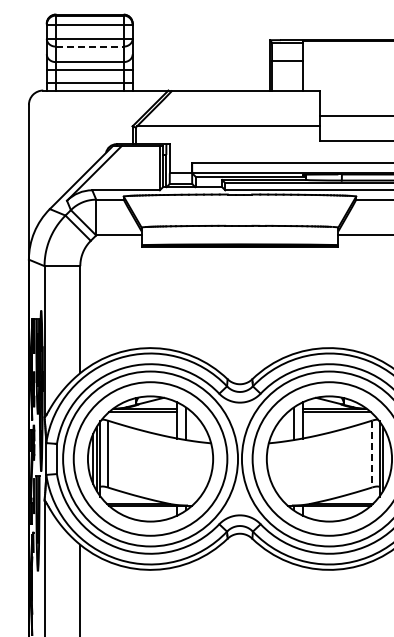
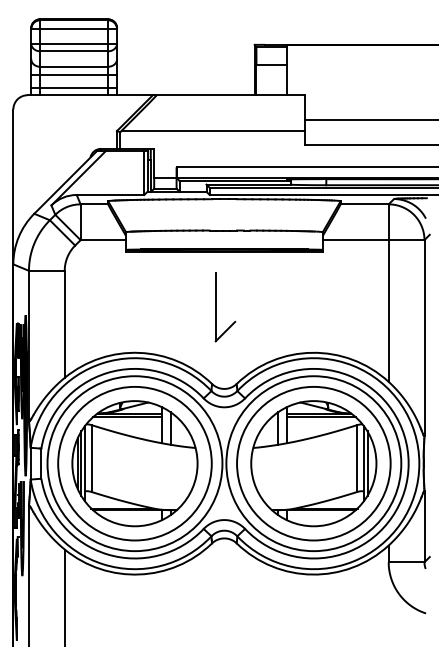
line: (90, 46) -> (74, 51), dashed -> solid
part: (232, 302) -> (216, 307), added
line: (372, 454) -> (356, 459), dashed -> solid

